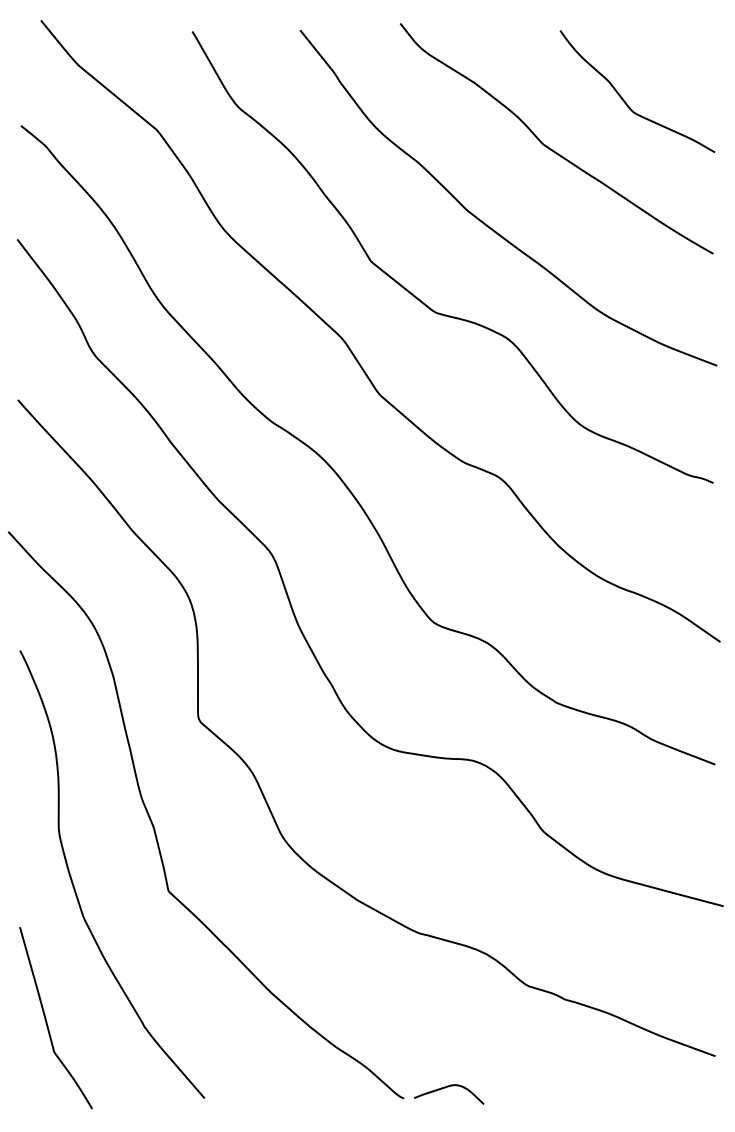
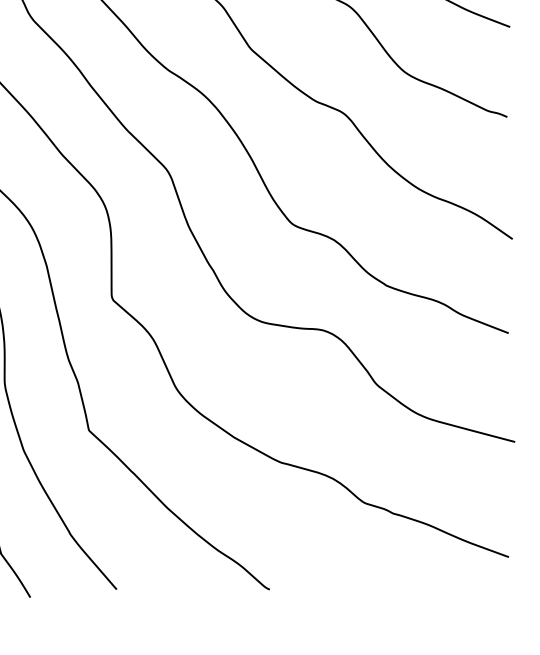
curve: (448, 1087) -> (303, 581), removed

